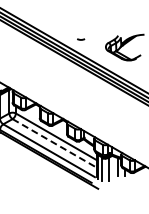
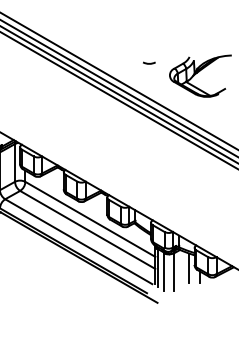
arc: (81, 39) -> (149, 63), moved
line: (54, 143) -> (87, 230), dashed -> solid

